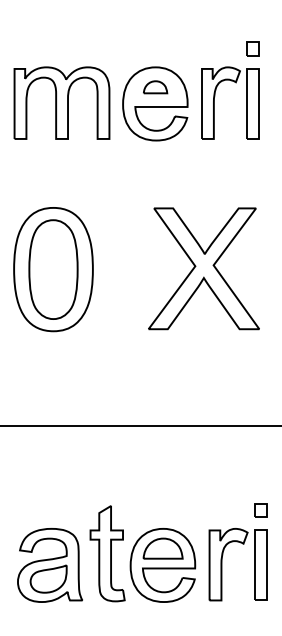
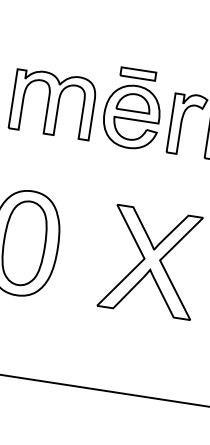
part: (155, 52) -> (138, 73), added
part: (155, 87) -> (134, 103), size x1.67

